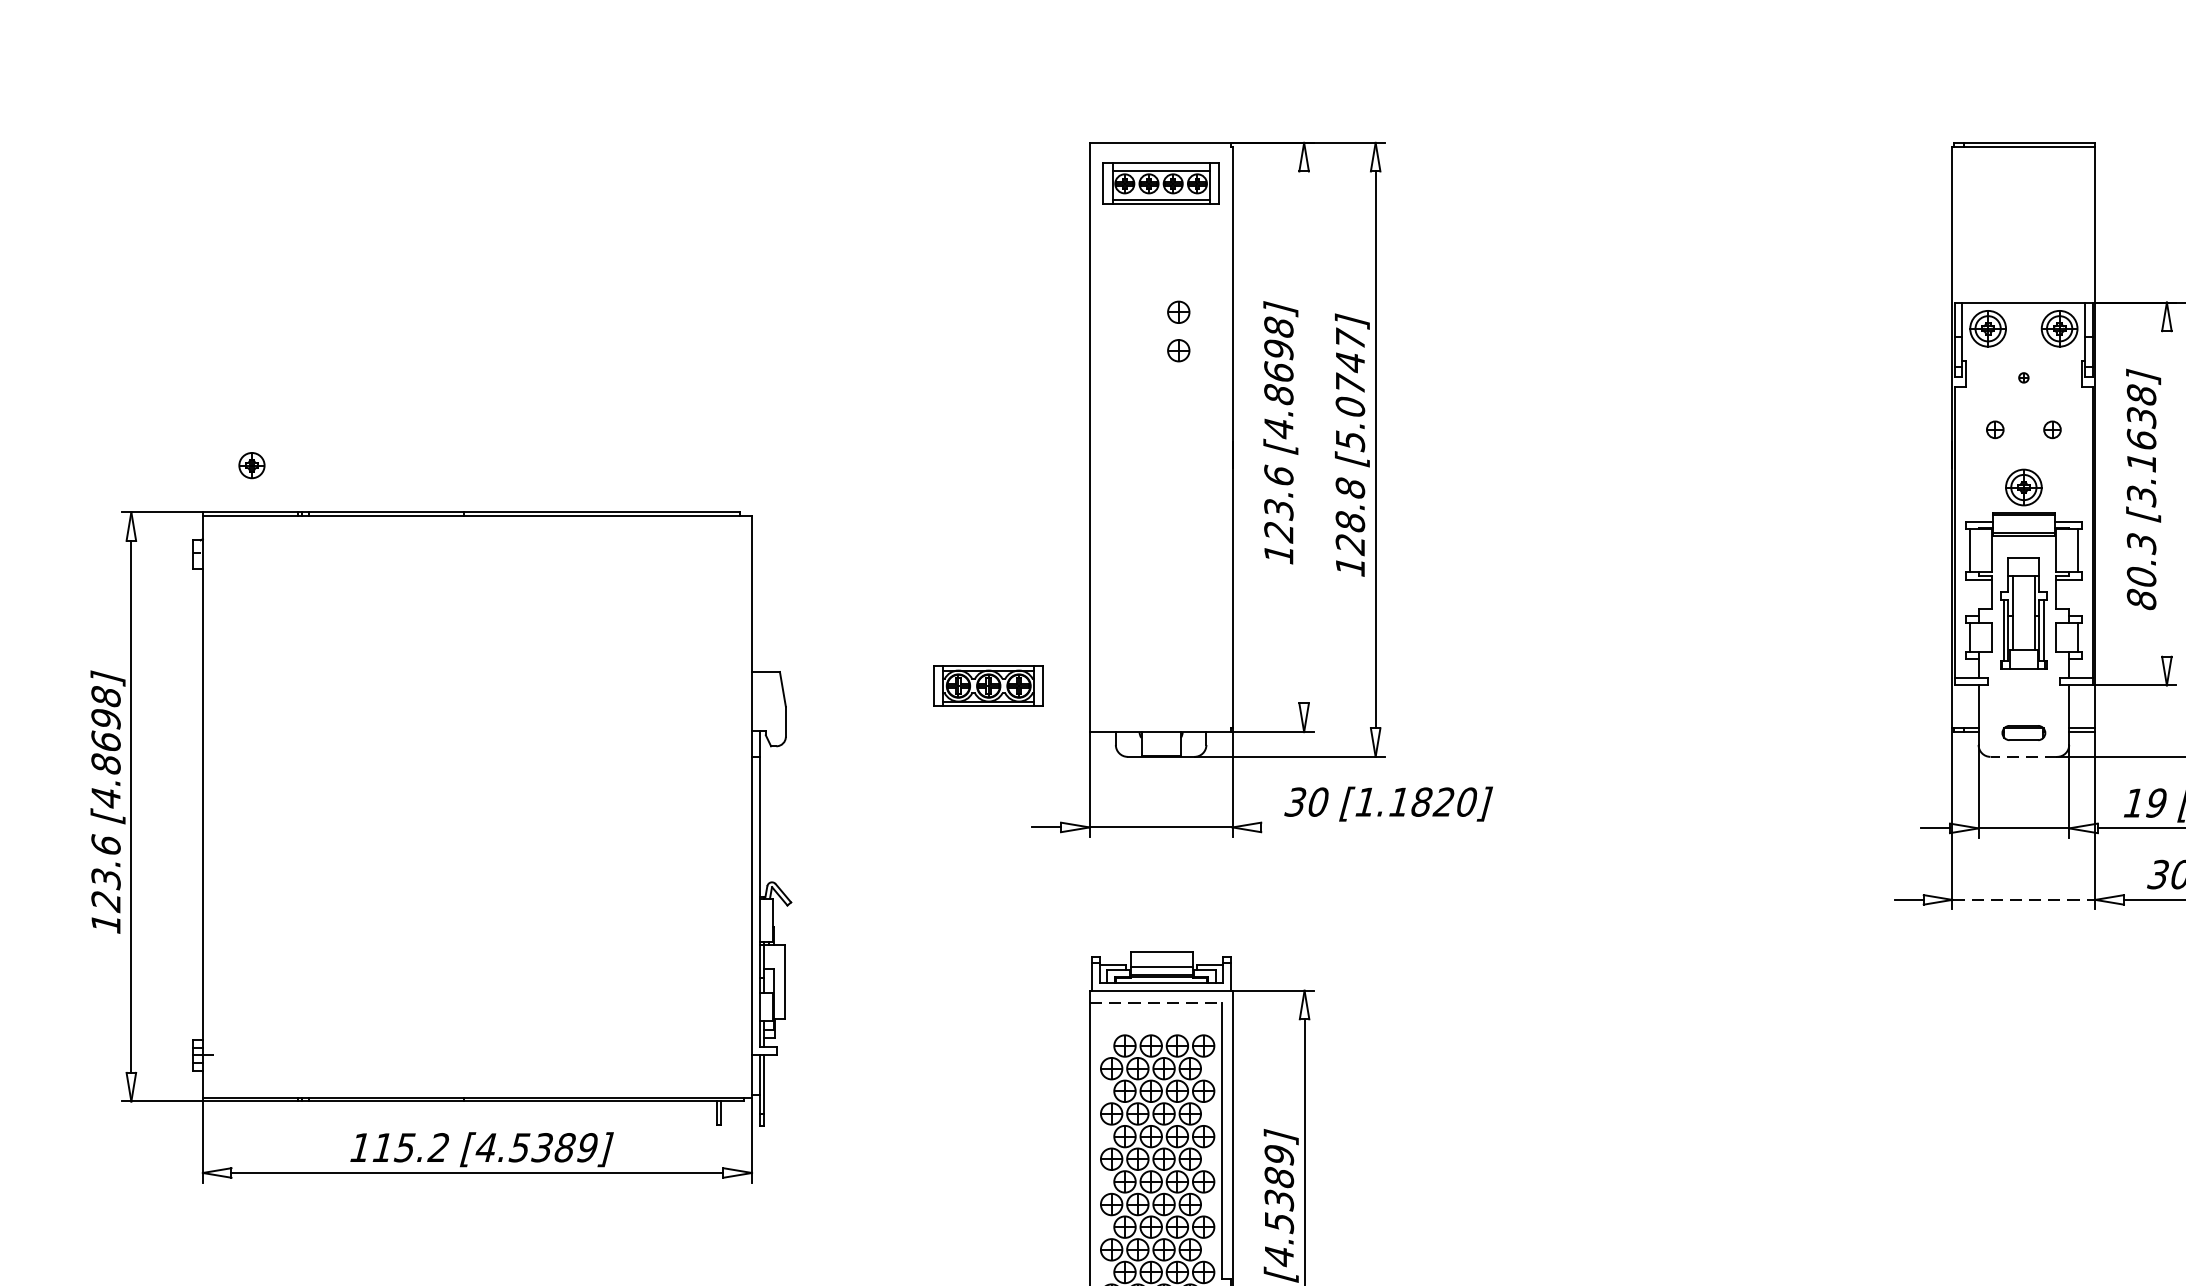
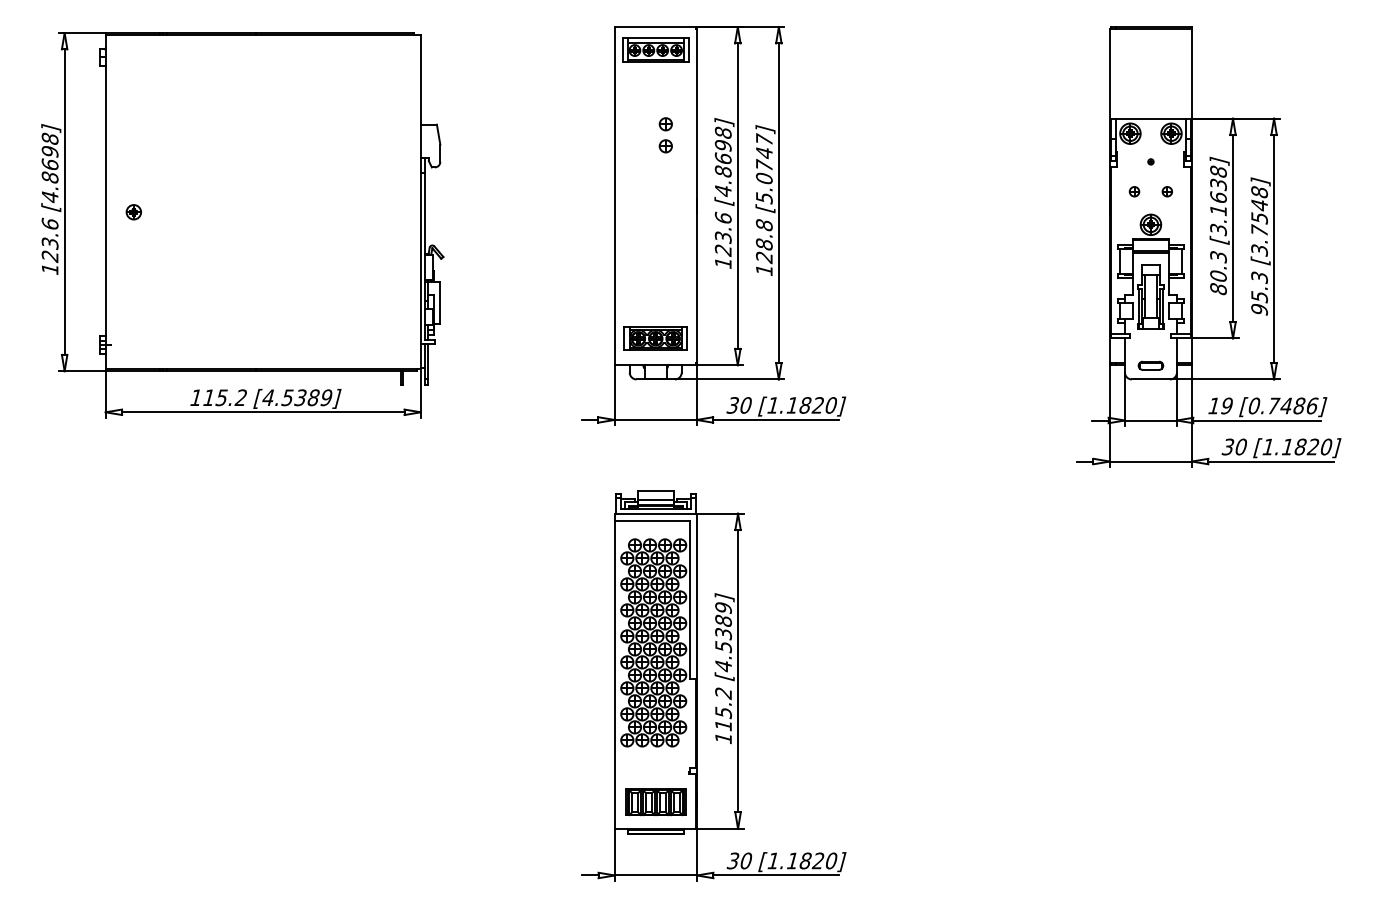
line: (1303, 436) -> (737, 195), added
line: (2167, 493) -> (1233, 228), added
part: (988, 685) -> (655, 338), moved
line: (2023, 756) -> (1150, 379), dashed -> solid
line: (1369, 826) -> (775, 419), added
part: (441, 847) -> (242, 225), moved
line: (2024, 899) -> (1151, 461), dashed -> solid
line: (1155, 1002) -> (652, 520), dashed -> solid

